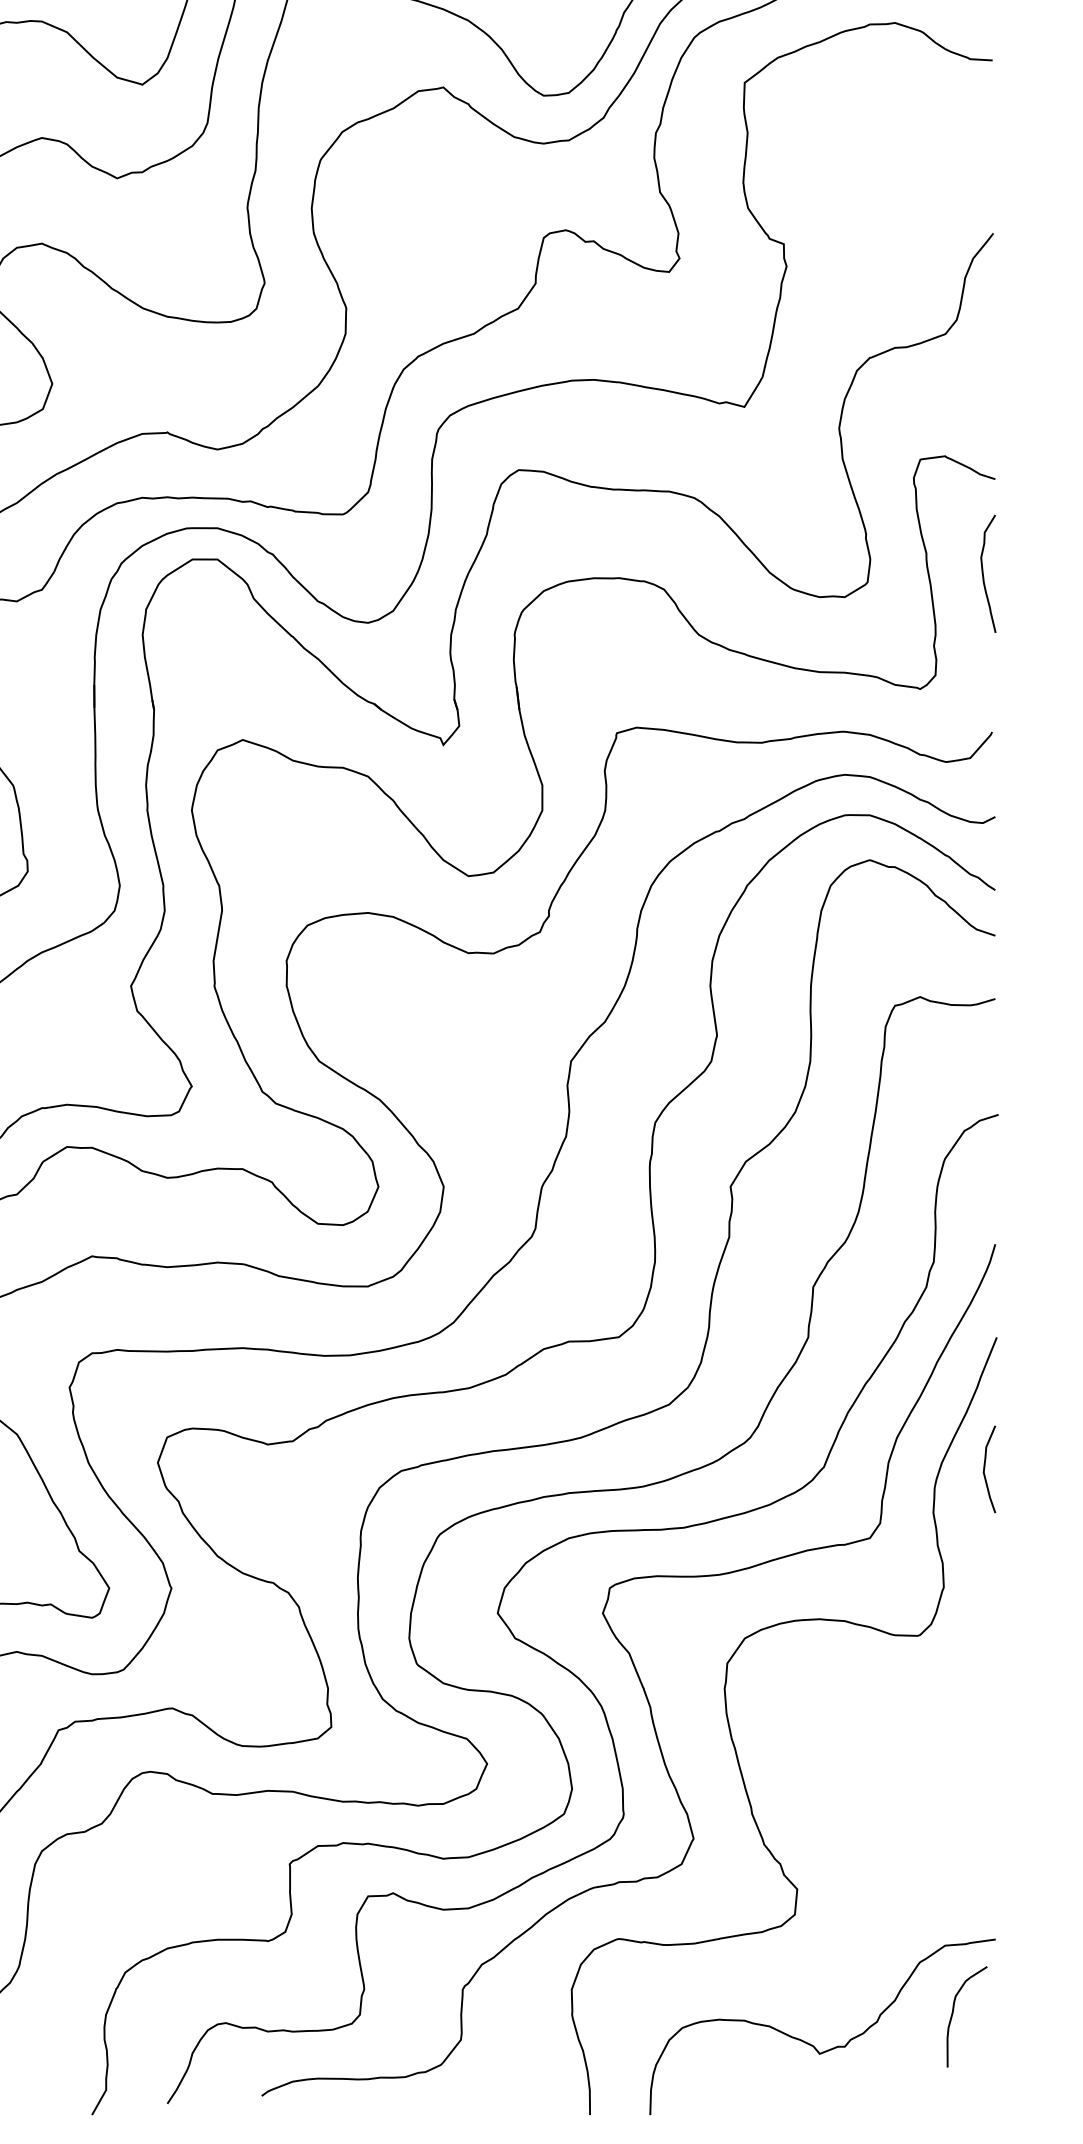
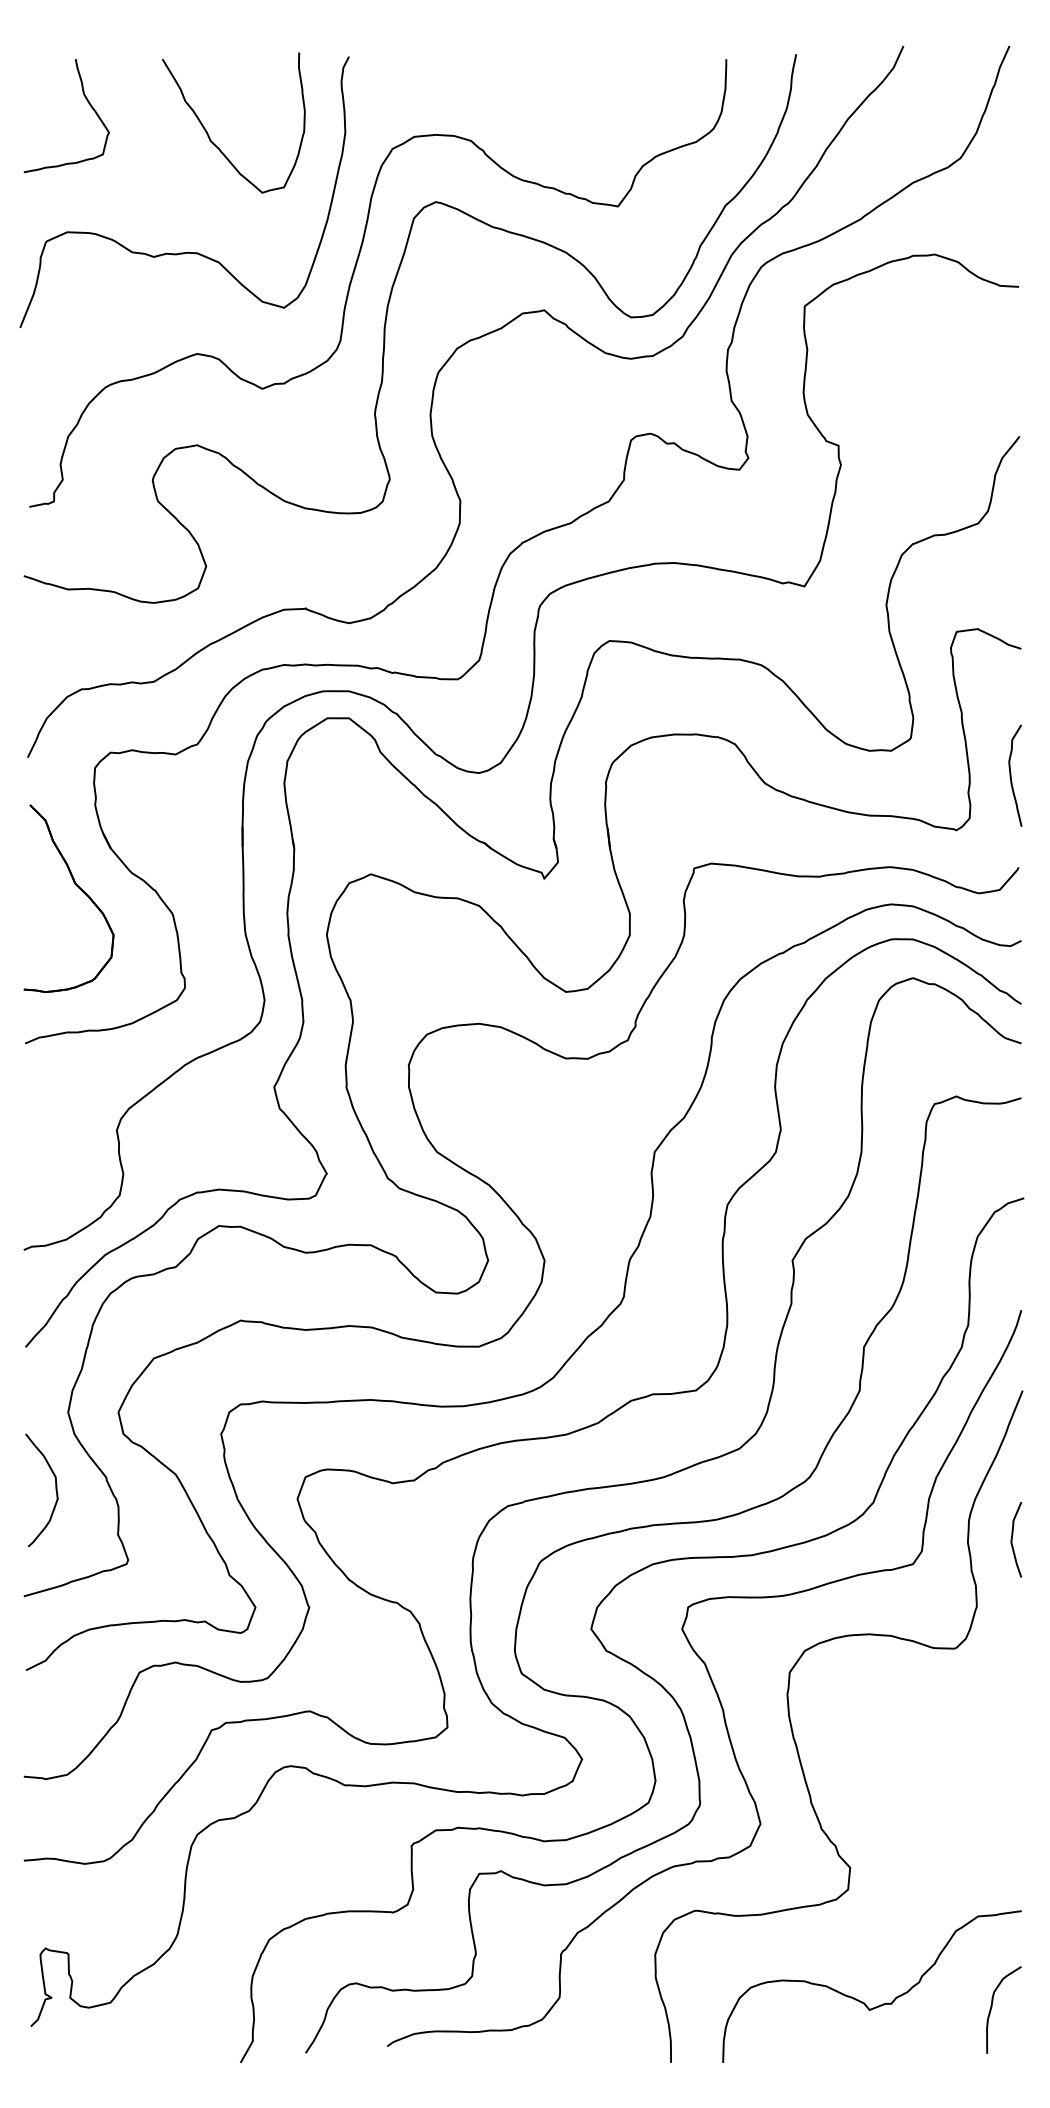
curve: (983, 573) -> (1011, 775), moved
curve: (985, 1469) -> (1012, 1539), moved
curve: (953, 2013) -> (992, 2007), moved

